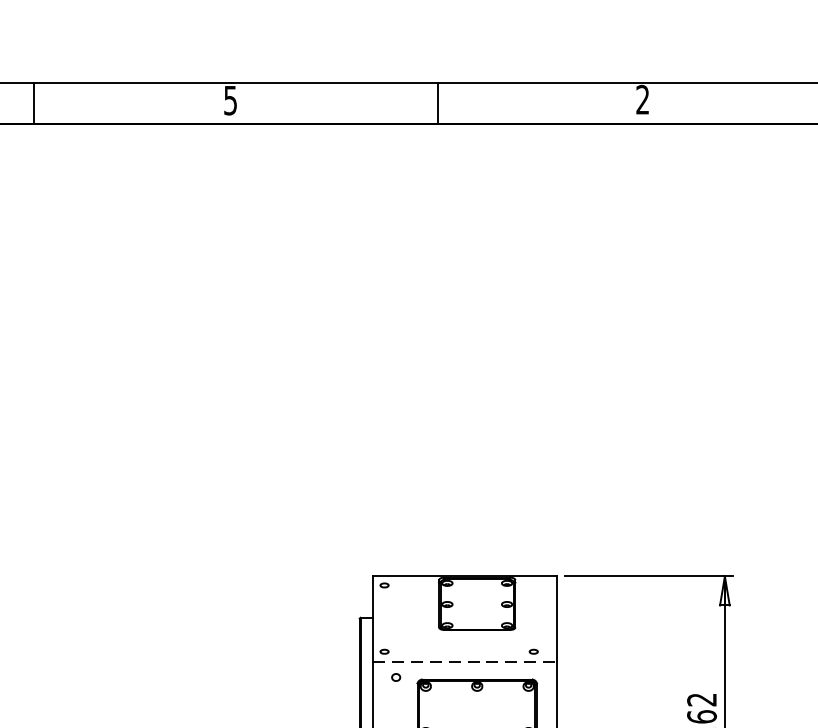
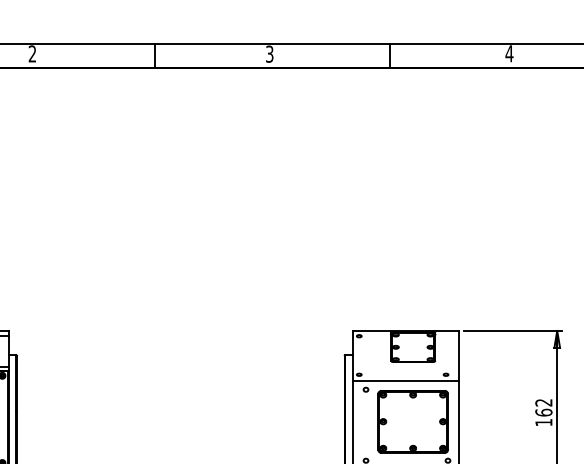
text: (230, 99) -> (269, 53), 5 -> 3
text: (642, 99) -> (509, 53), 2 -> 4
line: (465, 661) -> (406, 380), dashed -> solid

